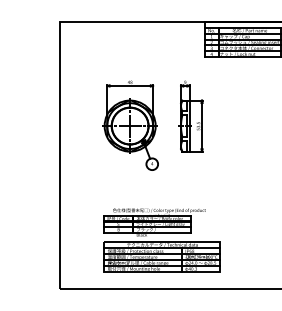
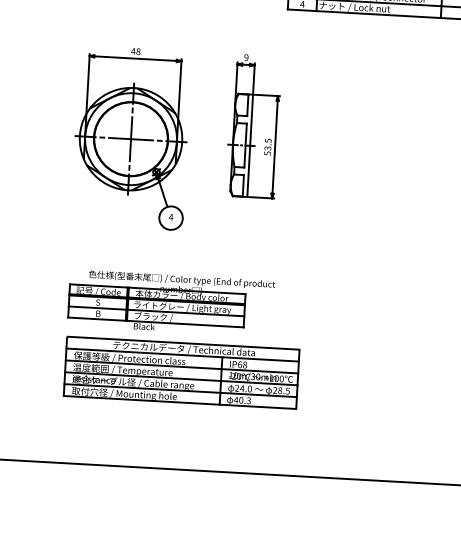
part: (161, 240) -> (182, 339), moved

